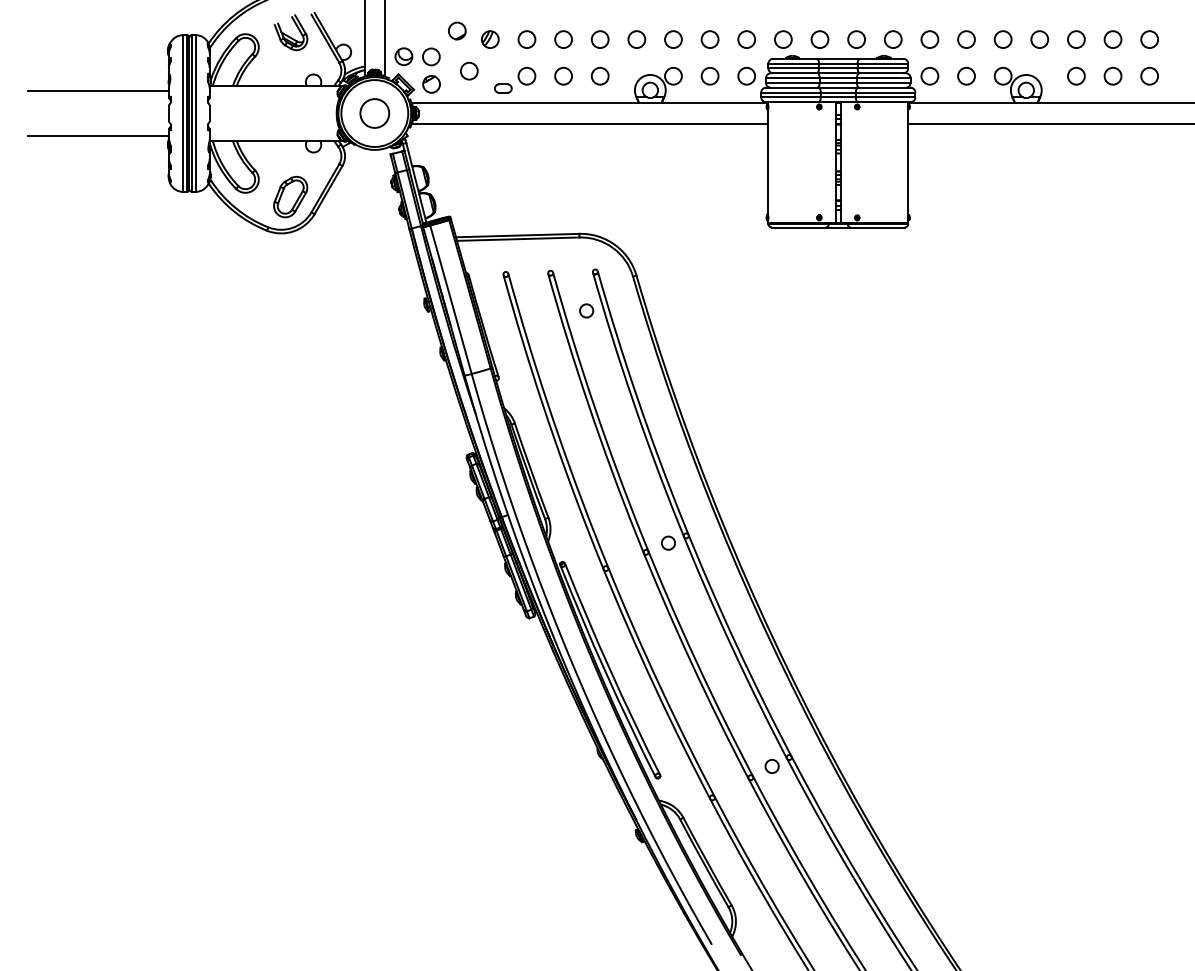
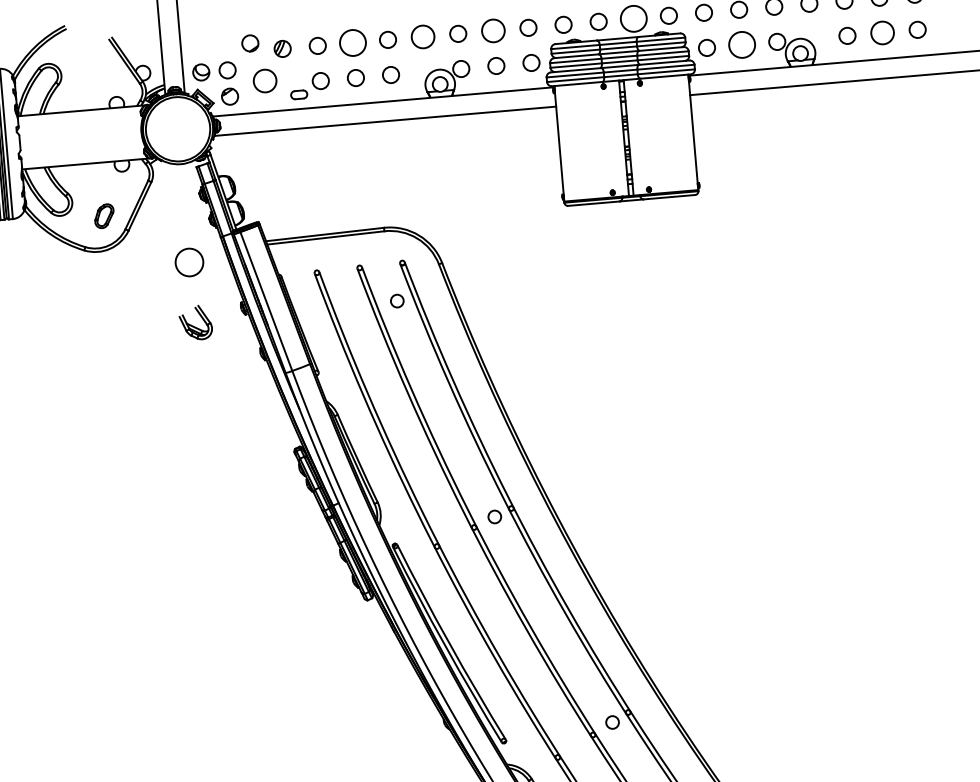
part: (290, 32) -> (195, 322), moved
circle: (563, 39) -> (352, 42), size x1.6
circle: (636, 39) -> (422, 36), size x1.4
circle: (709, 39) -> (492, 30), size x1.4
circle: (856, 39) -> (633, 18), size x1.6
circle: (469, 70) -> (265, 80), size x1.4
circle: (966, 75) -> (742, 44), size x1.6
circle: (1112, 75) -> (881, 32), size x1.4
circle: (374, 113) -> (189, 262), moved
part: (290, 196) -> (104, 215), size x0.6

